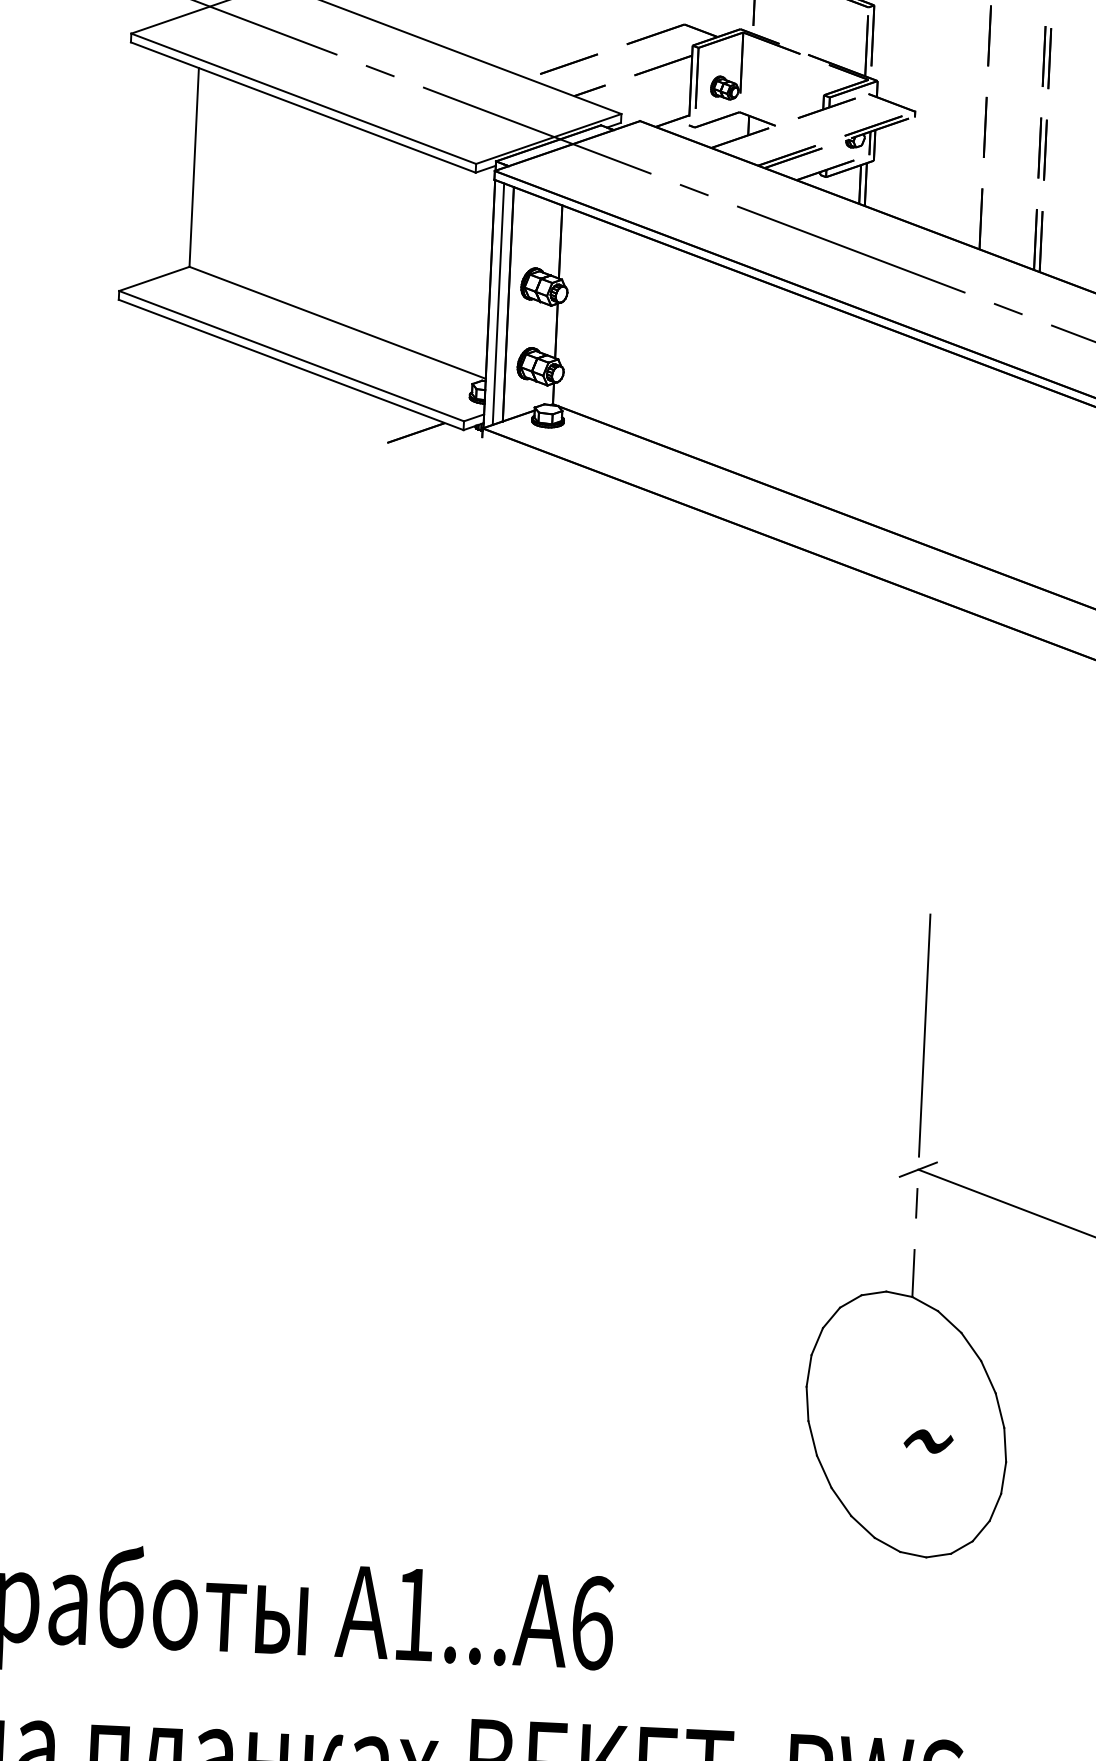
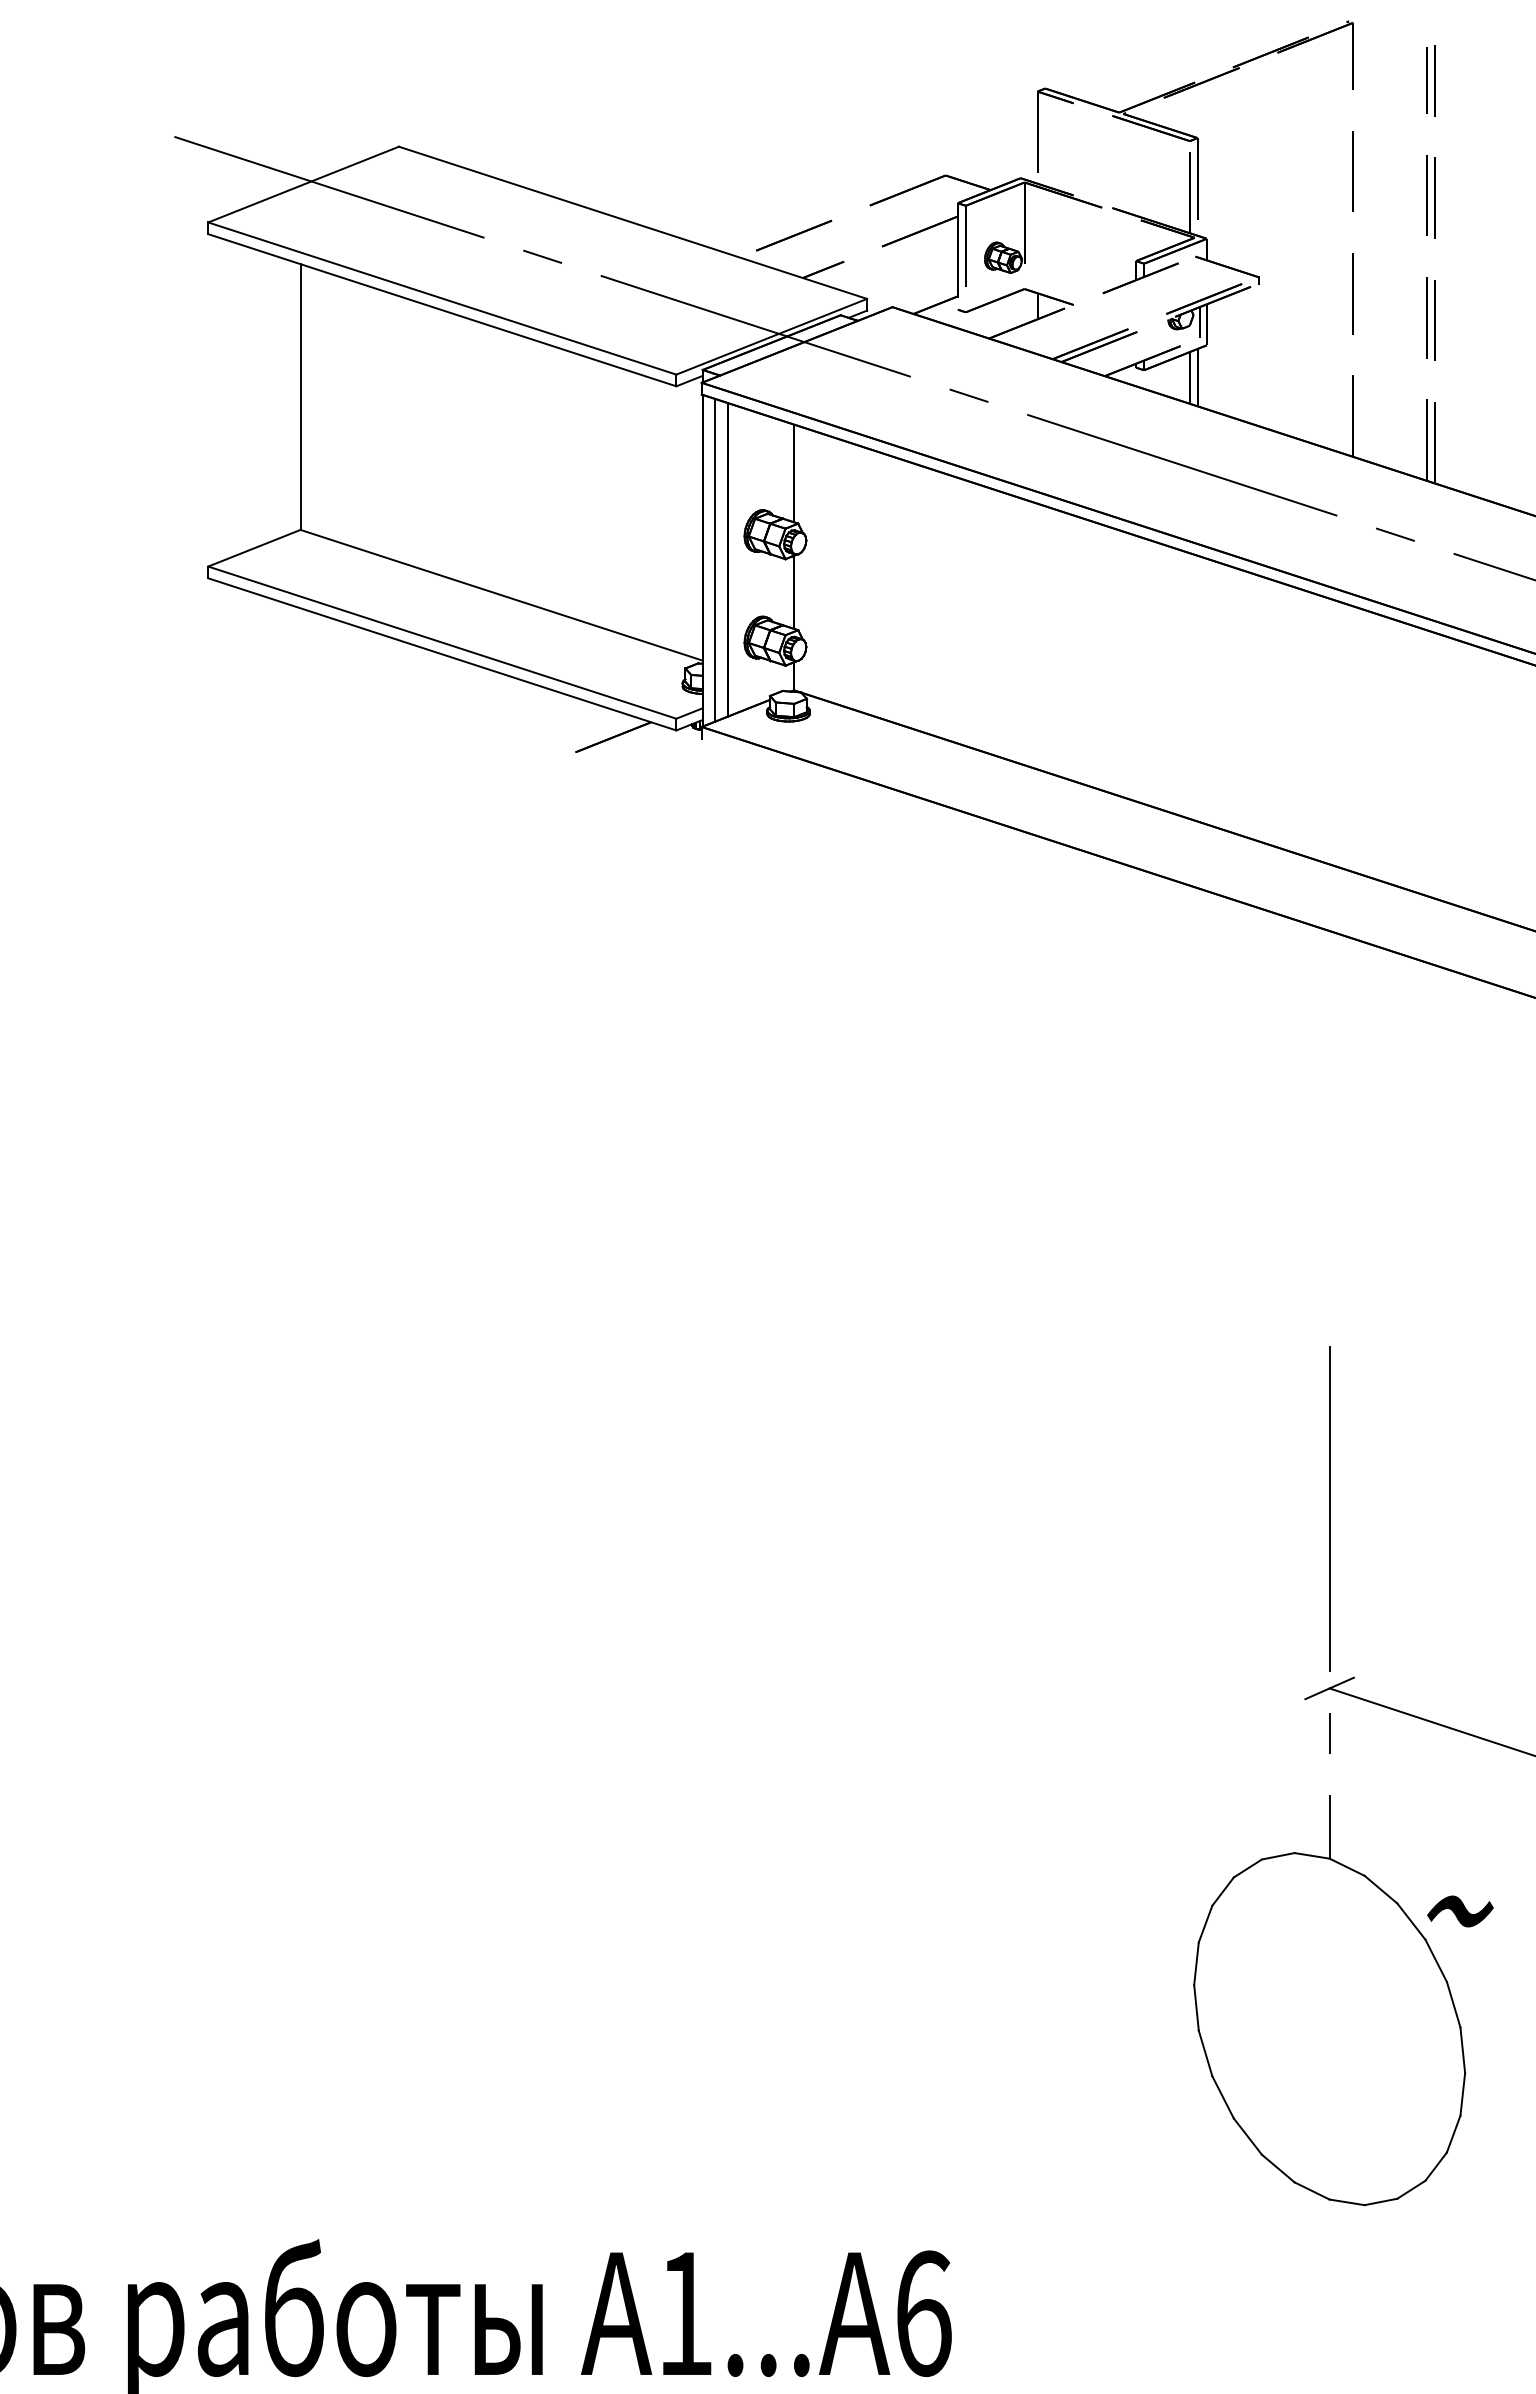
text: (928, 1441) -> (1460, 1911), moved

